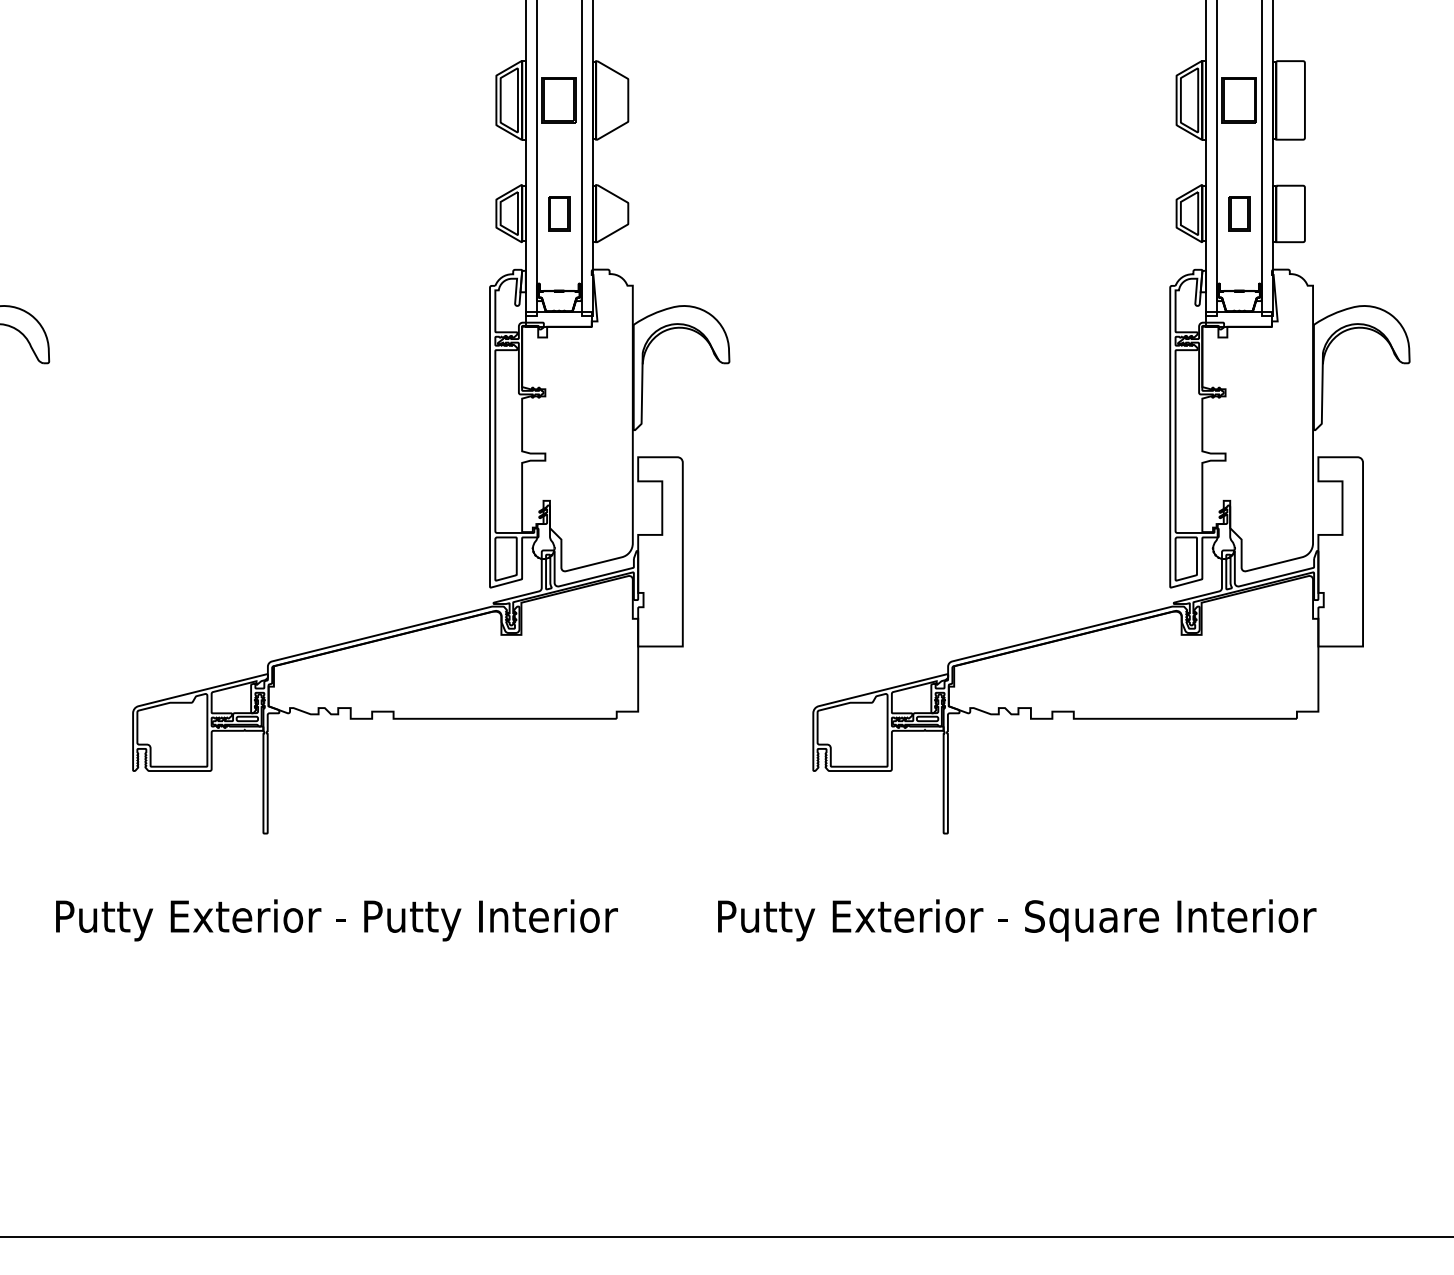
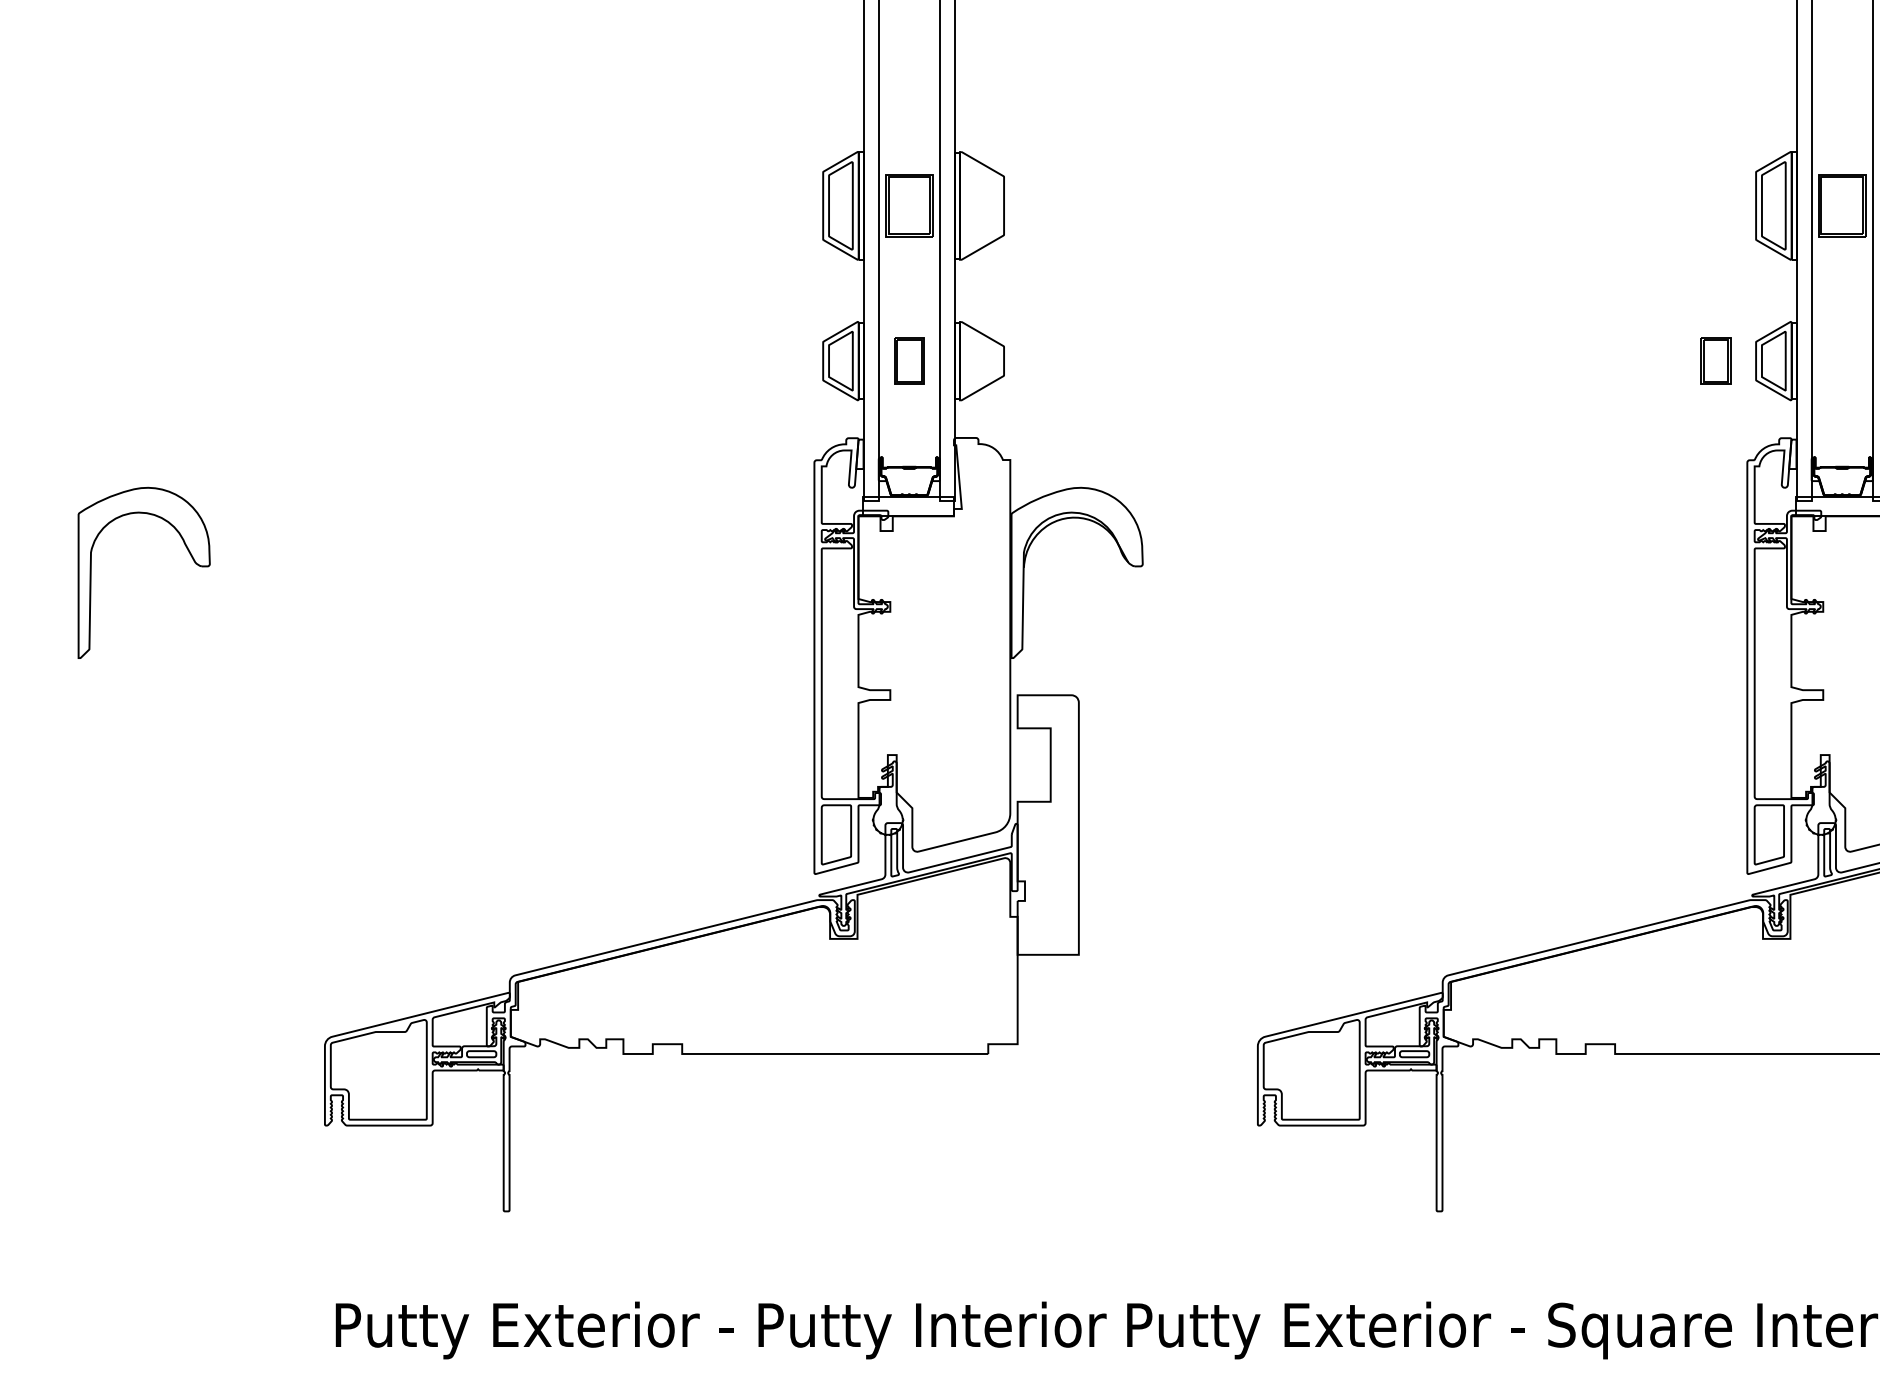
part: (1239, 213) -> (1716, 360), moved
text: (336, 920) -> (720, 1330), moved

